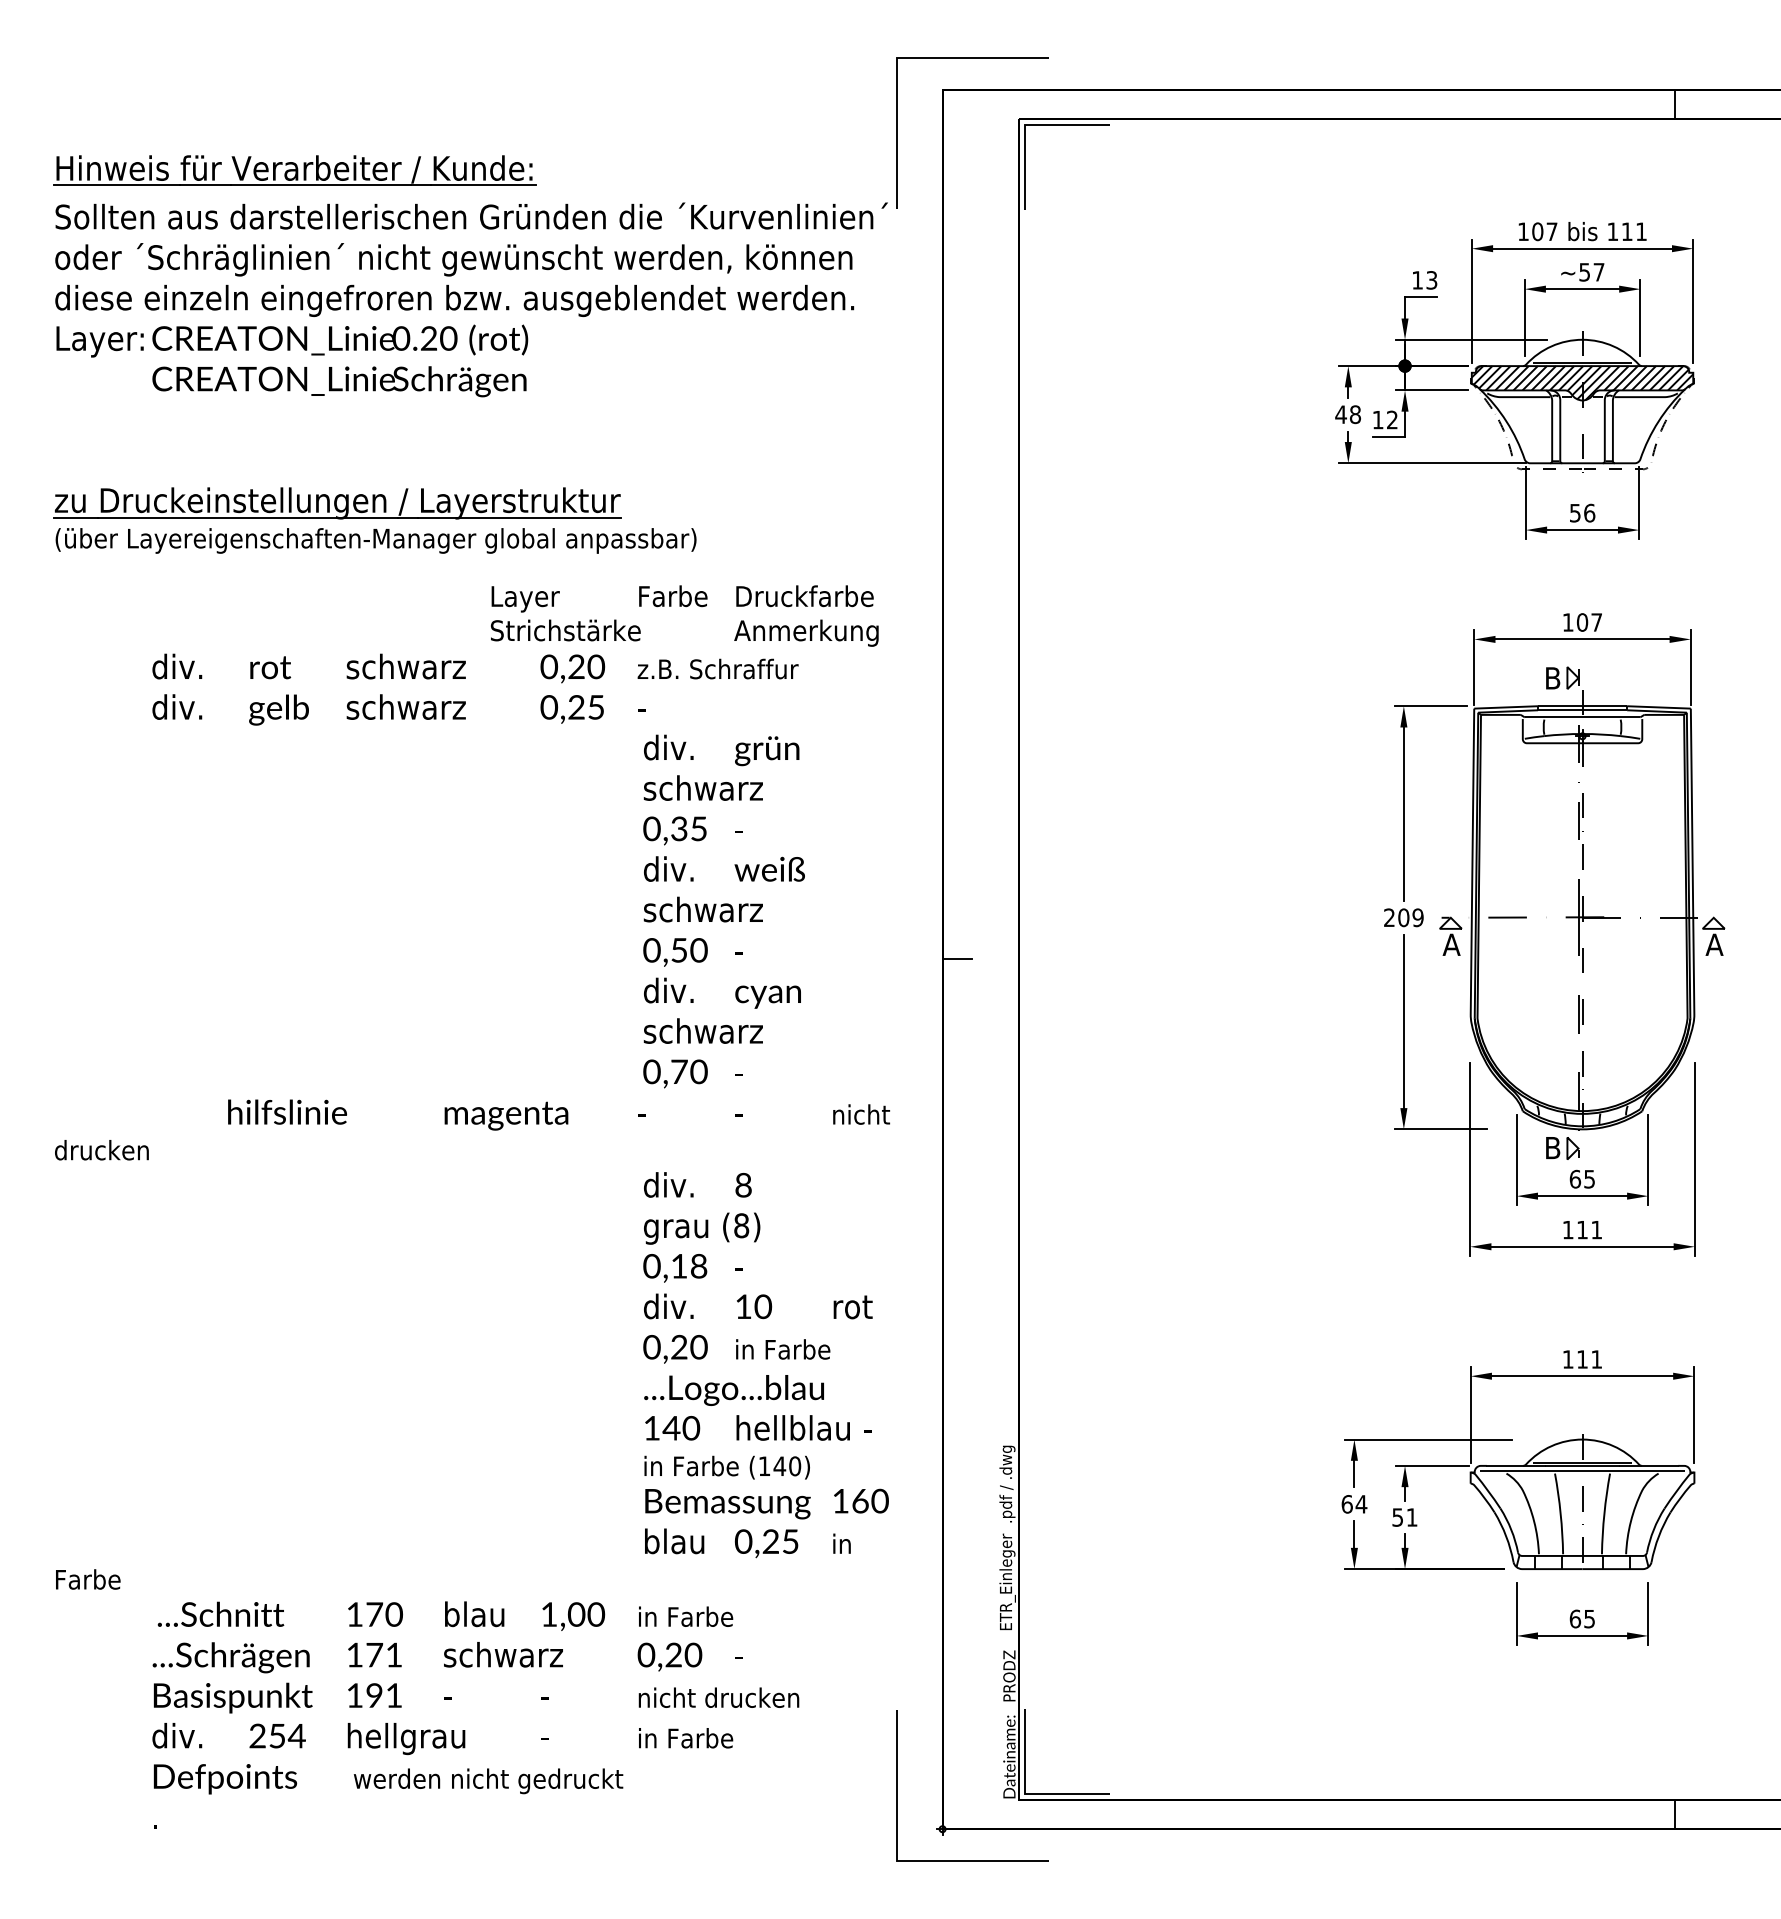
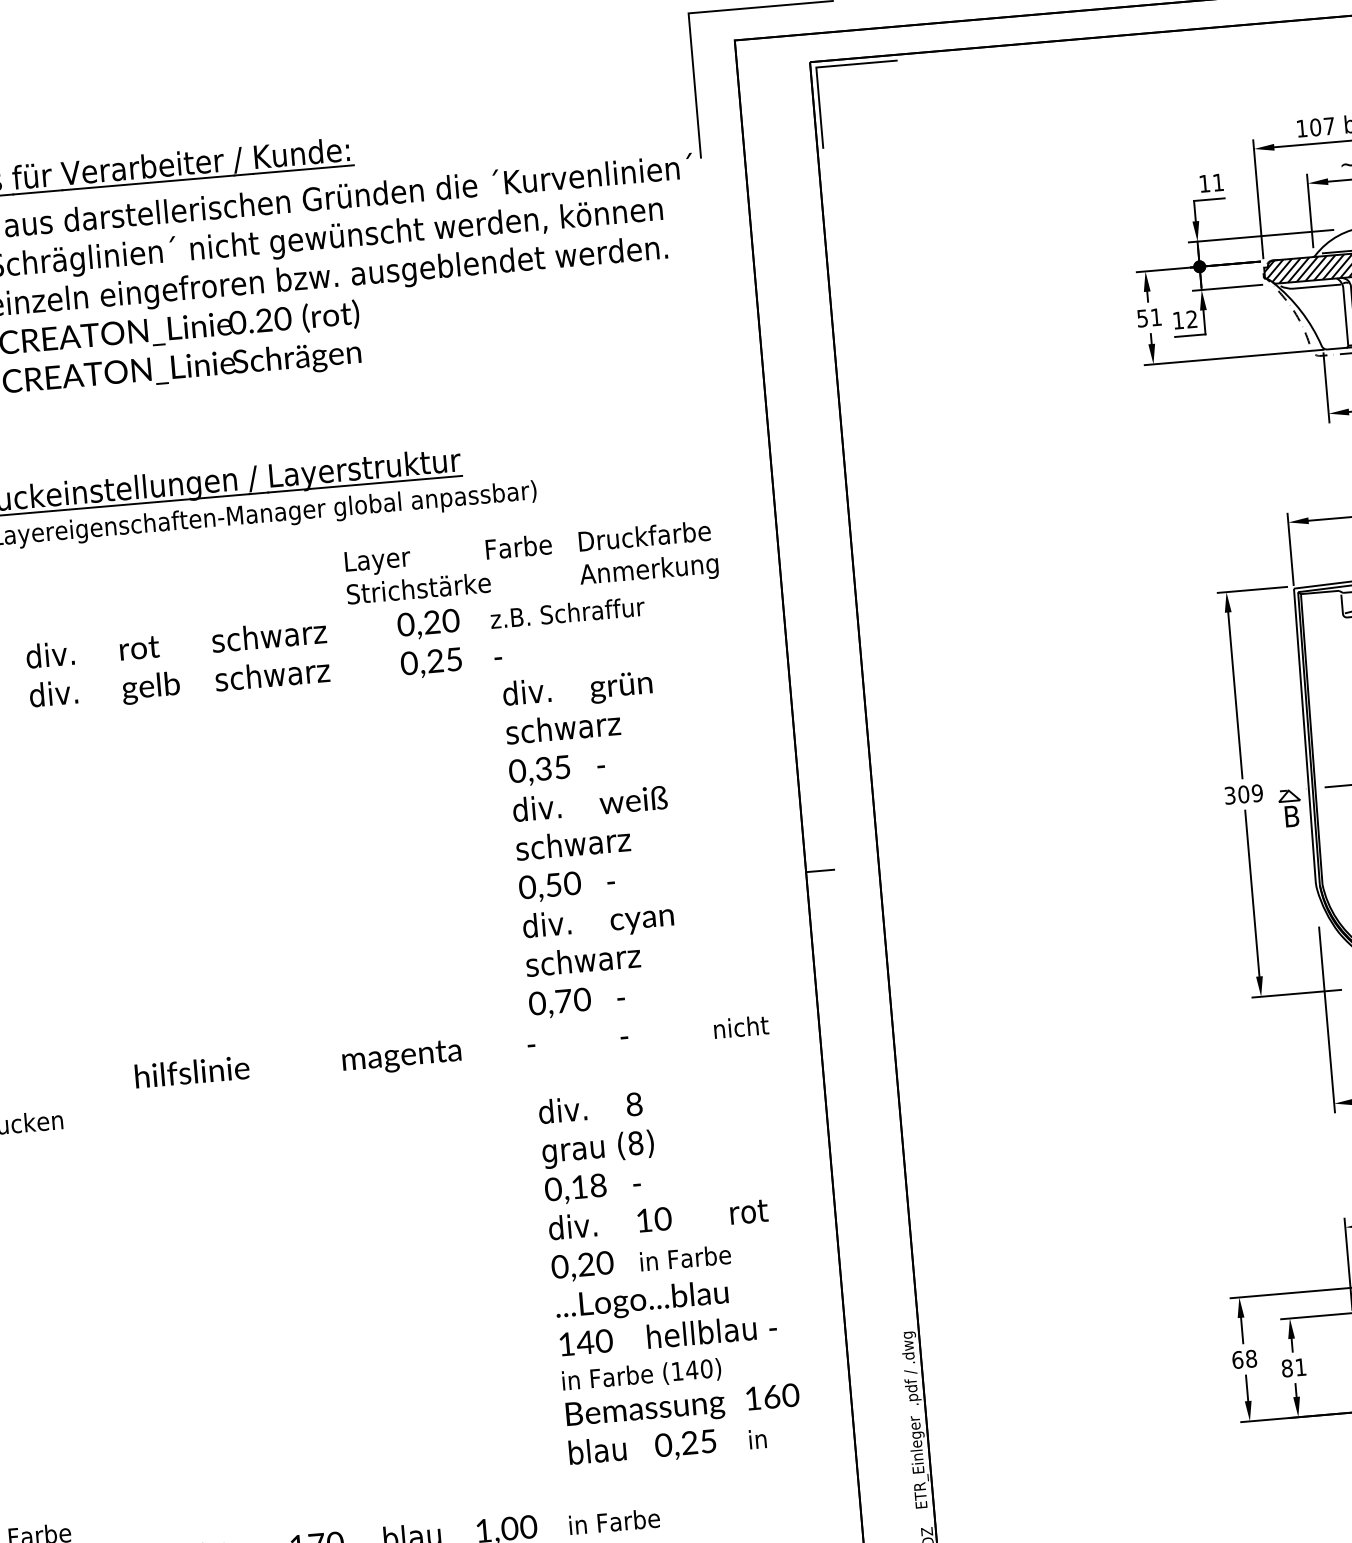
text: (1431, 280) -> (1218, 182), 13 -> 11
text: (1348, 414) -> (1149, 317), 48 -> 51
text: (1389, 917) -> (1230, 795), 209 -> 309
text: (1451, 944) -> (1291, 816), A -> B
text: (1361, 1504) -> (1251, 1359), 64 -> 68
text: (1397, 1517) -> (1286, 1368), 51 -> 81

